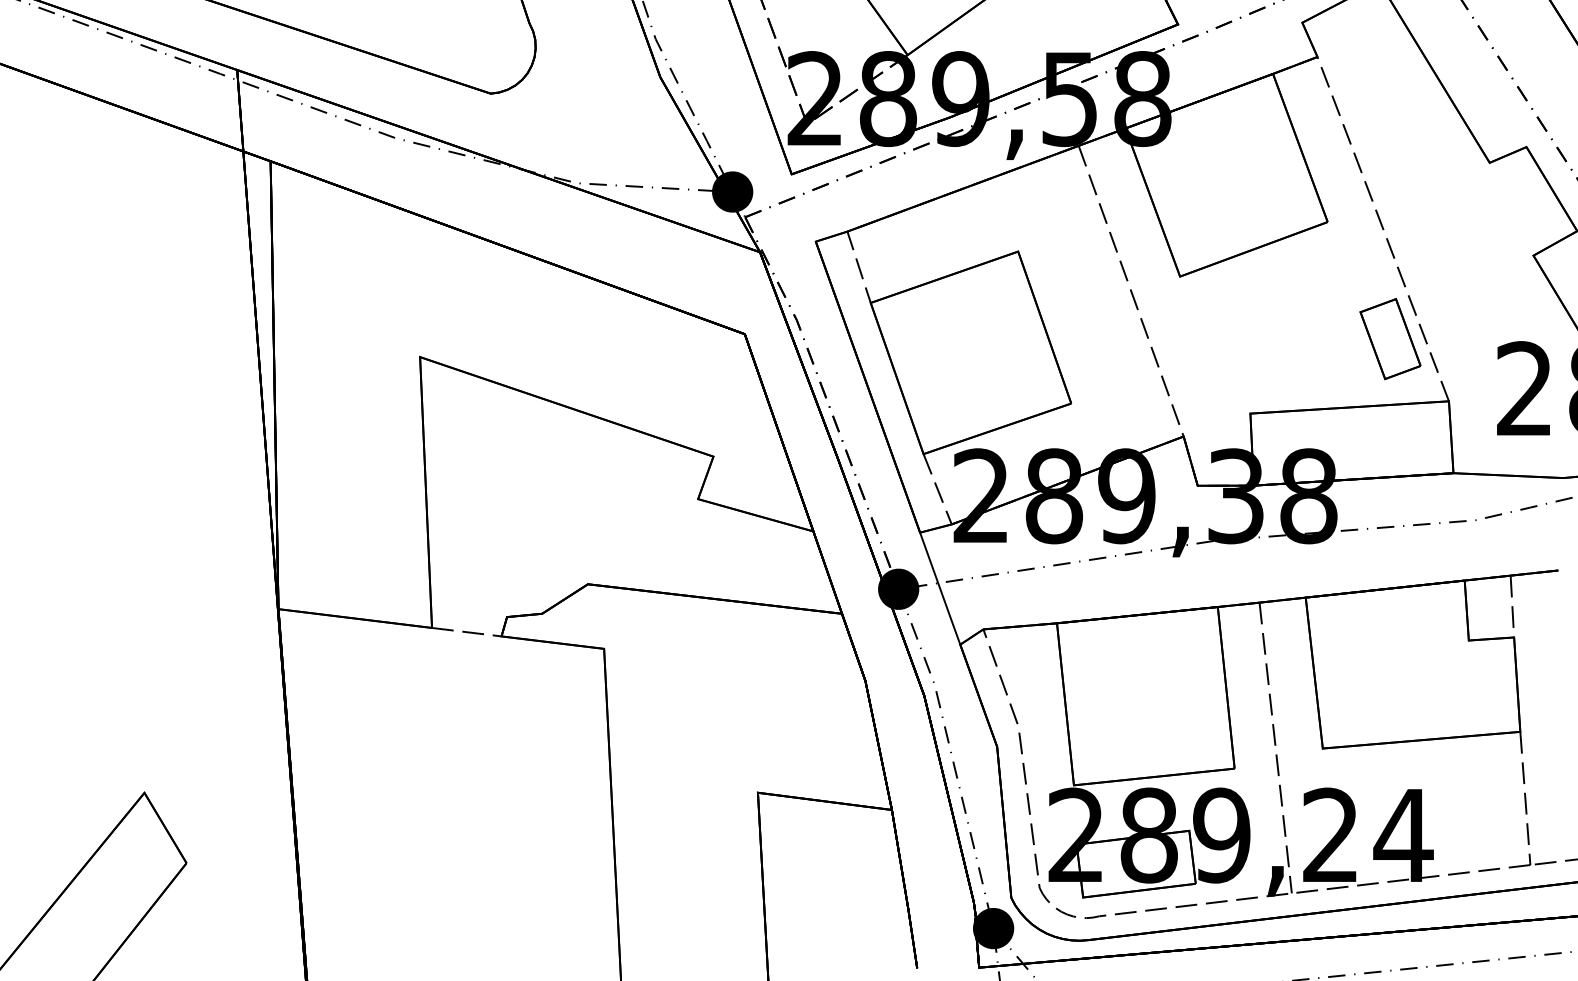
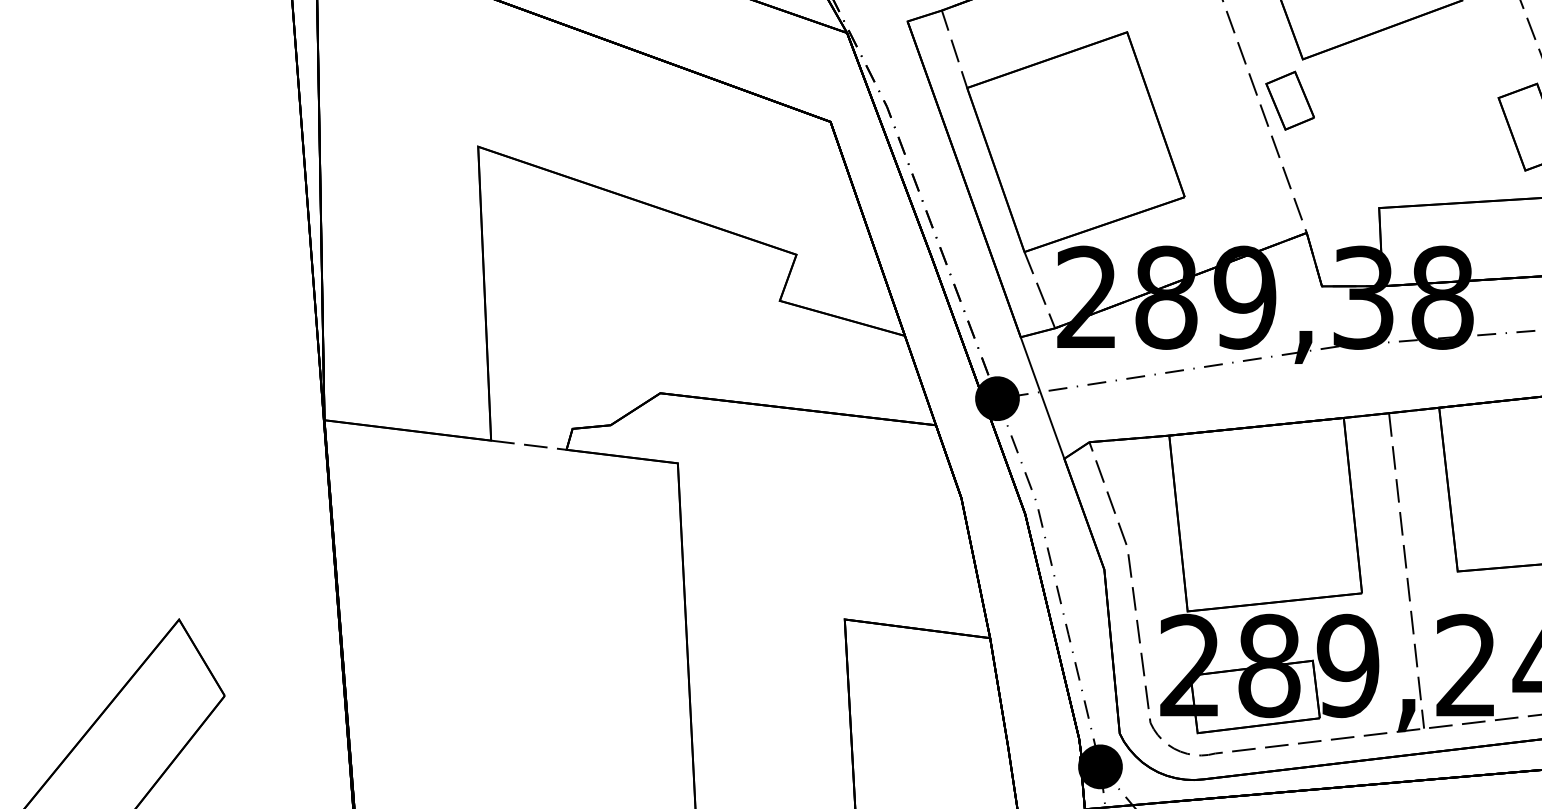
part: (1168, 314) -> (1290, 100), added

